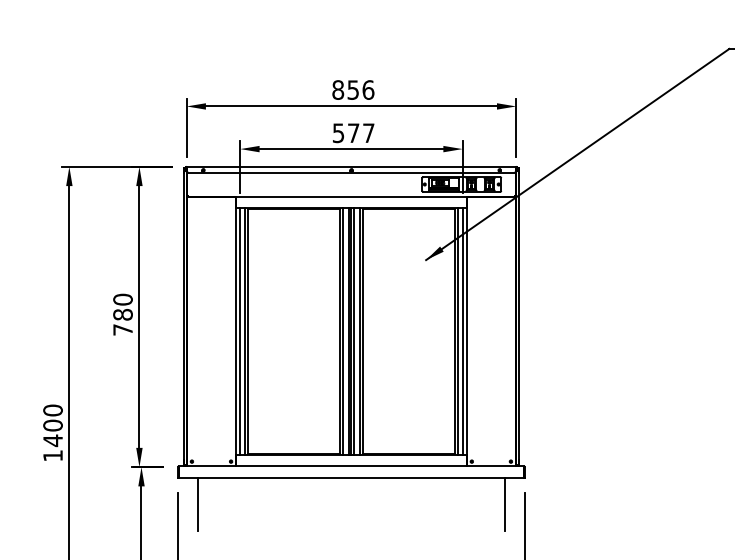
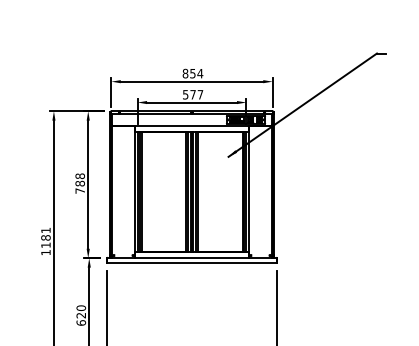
text: (368, 89) -> (200, 73), 856 -> 854
text: (121, 300) -> (79, 176), 780 -> 788
text: (52, 424) -> (45, 237), 1400 -> 1181
line: (197, 504) -> (116, 276), removed
line: (505, 504) -> (267, 276), removed

